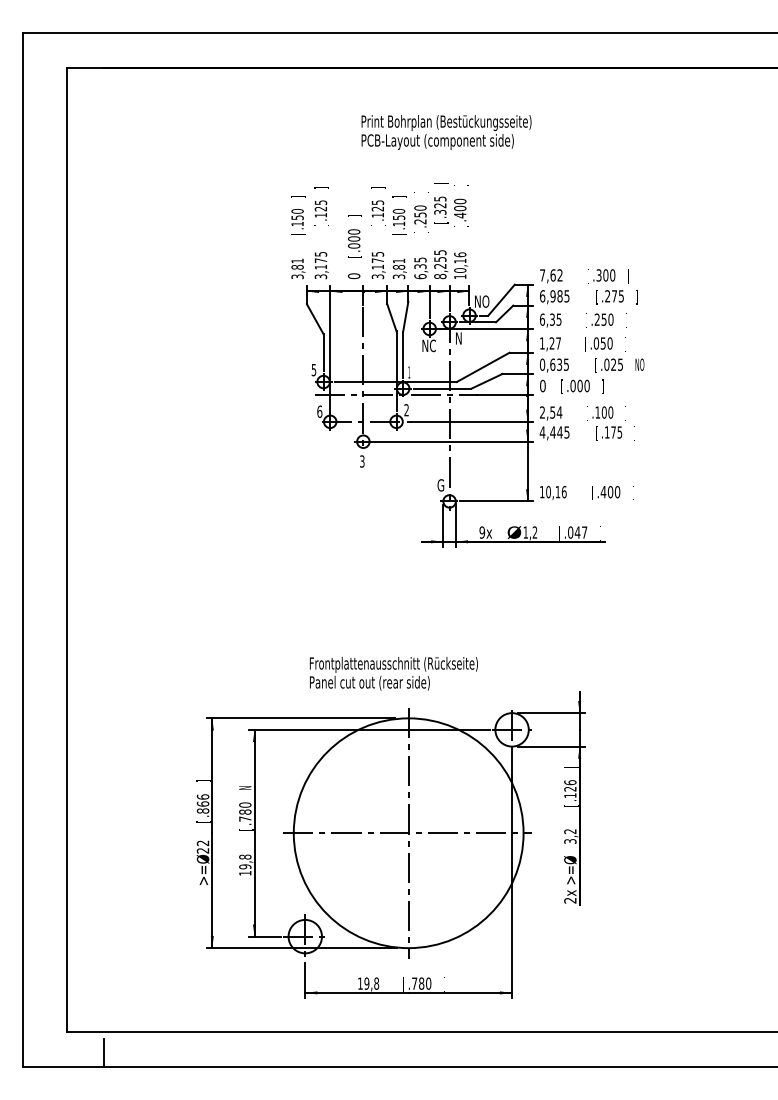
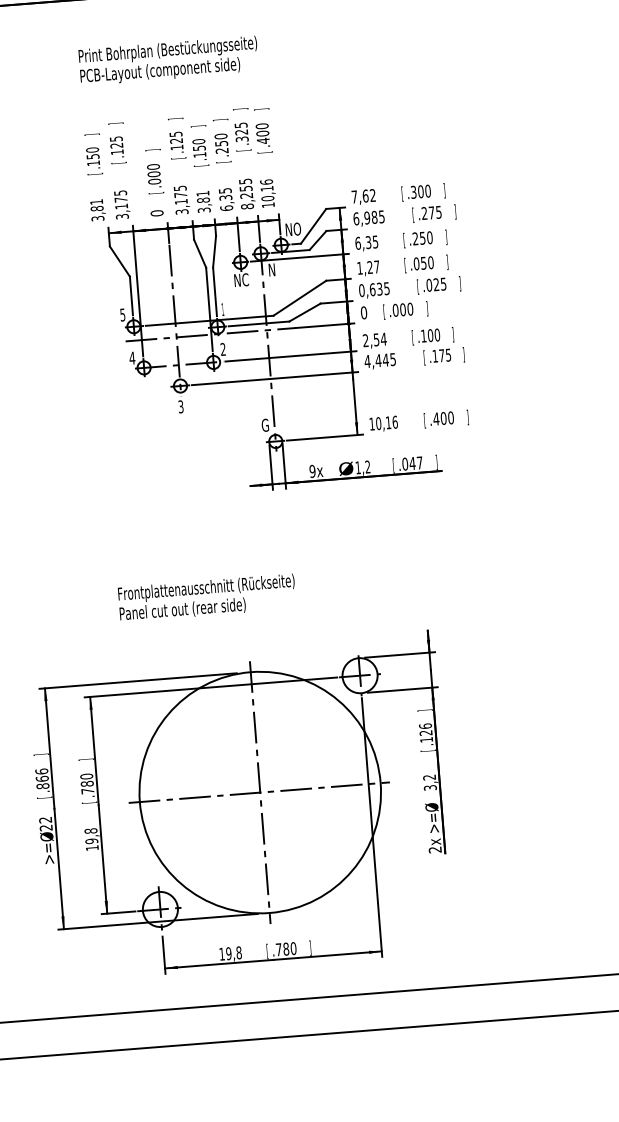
text: (446, 132) -> (168, 60), moved
text: (639, 365) -> (463, 283), NO -> ]
text: (319, 411) -> (132, 357), 6 -> 4
text: (393, 673) -> (206, 597), moved
text: (246, 787) -> (86, 758), N -> ]

